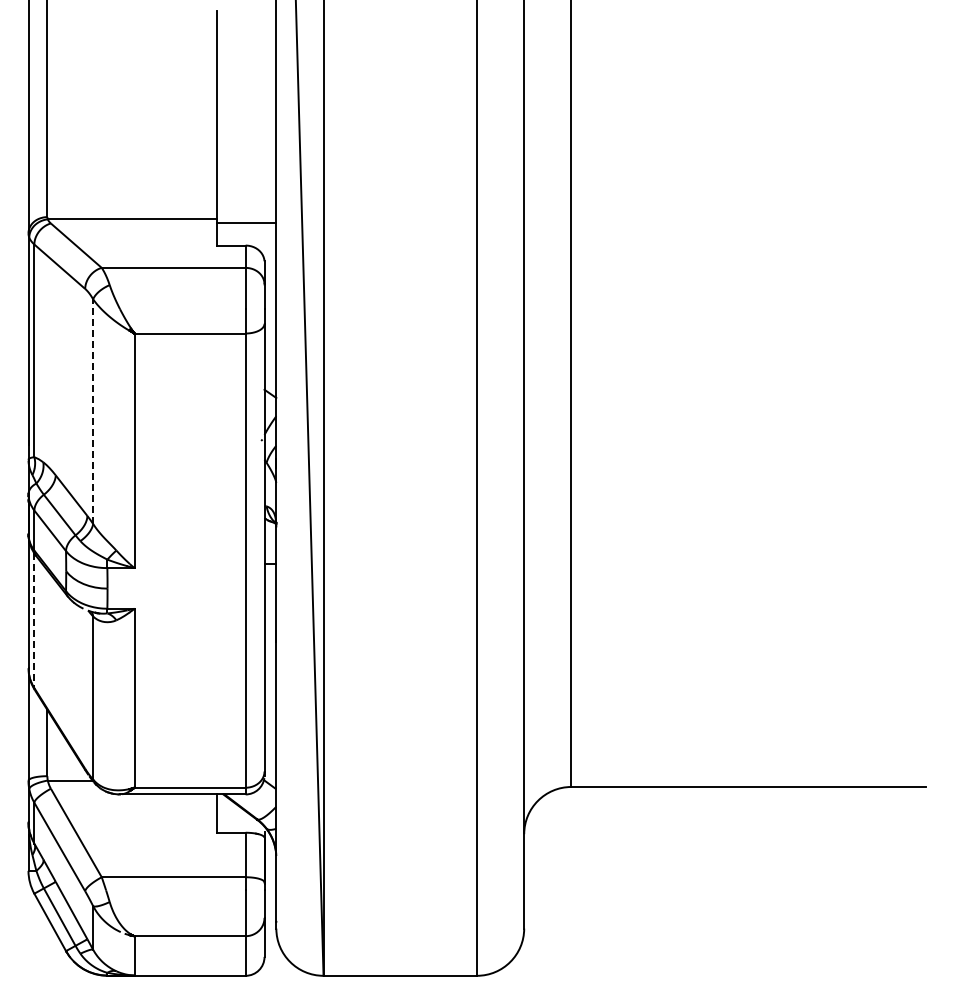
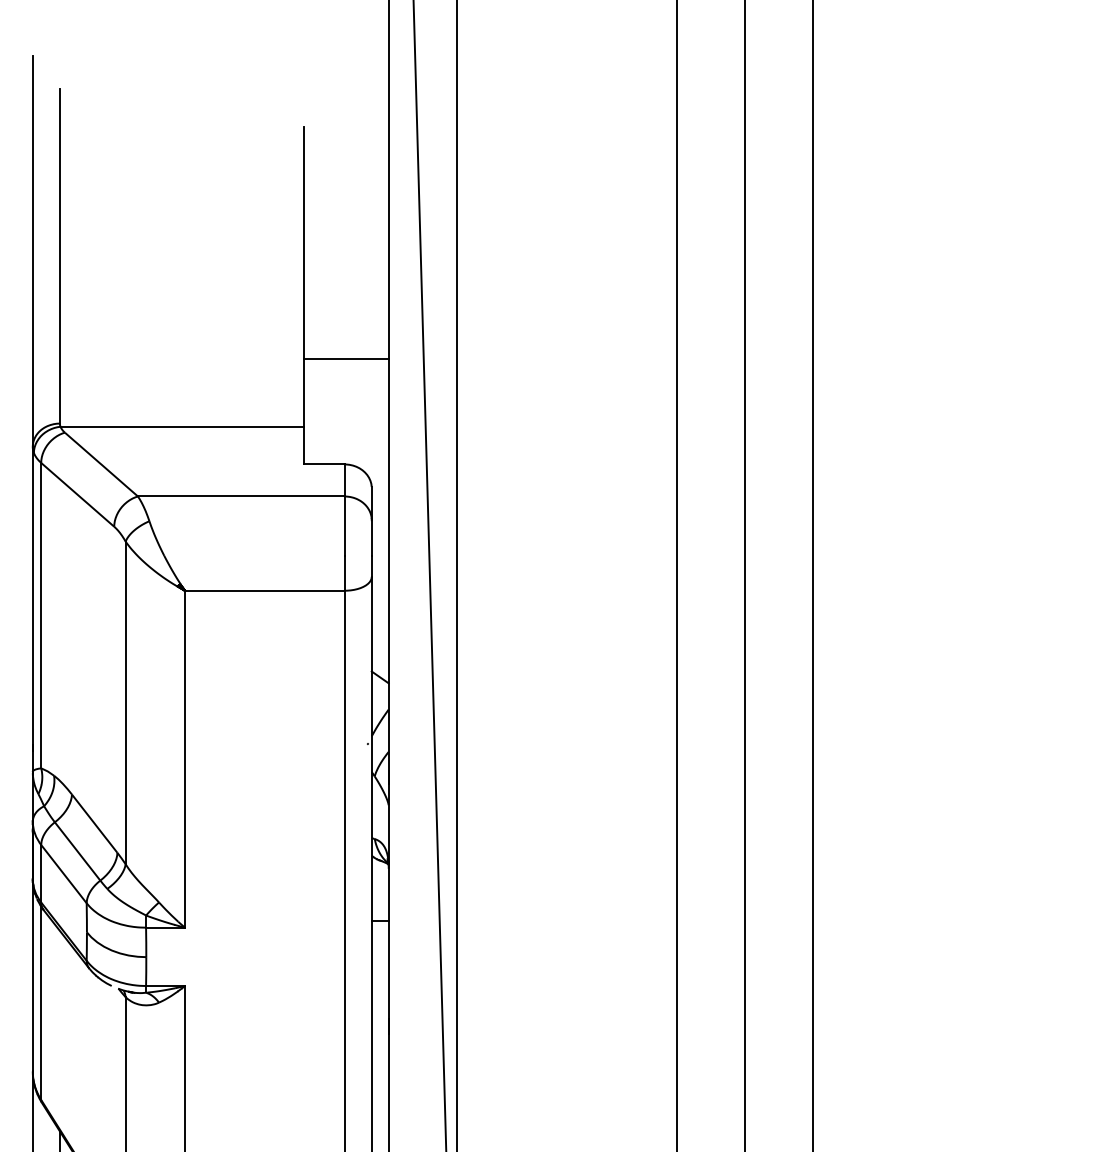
line: (246, 223) -> (345, 359), moved
line: (93, 411) -> (126, 702), dashed -> solid
line: (34, 621) -> (41, 1004), dashed -> solid

